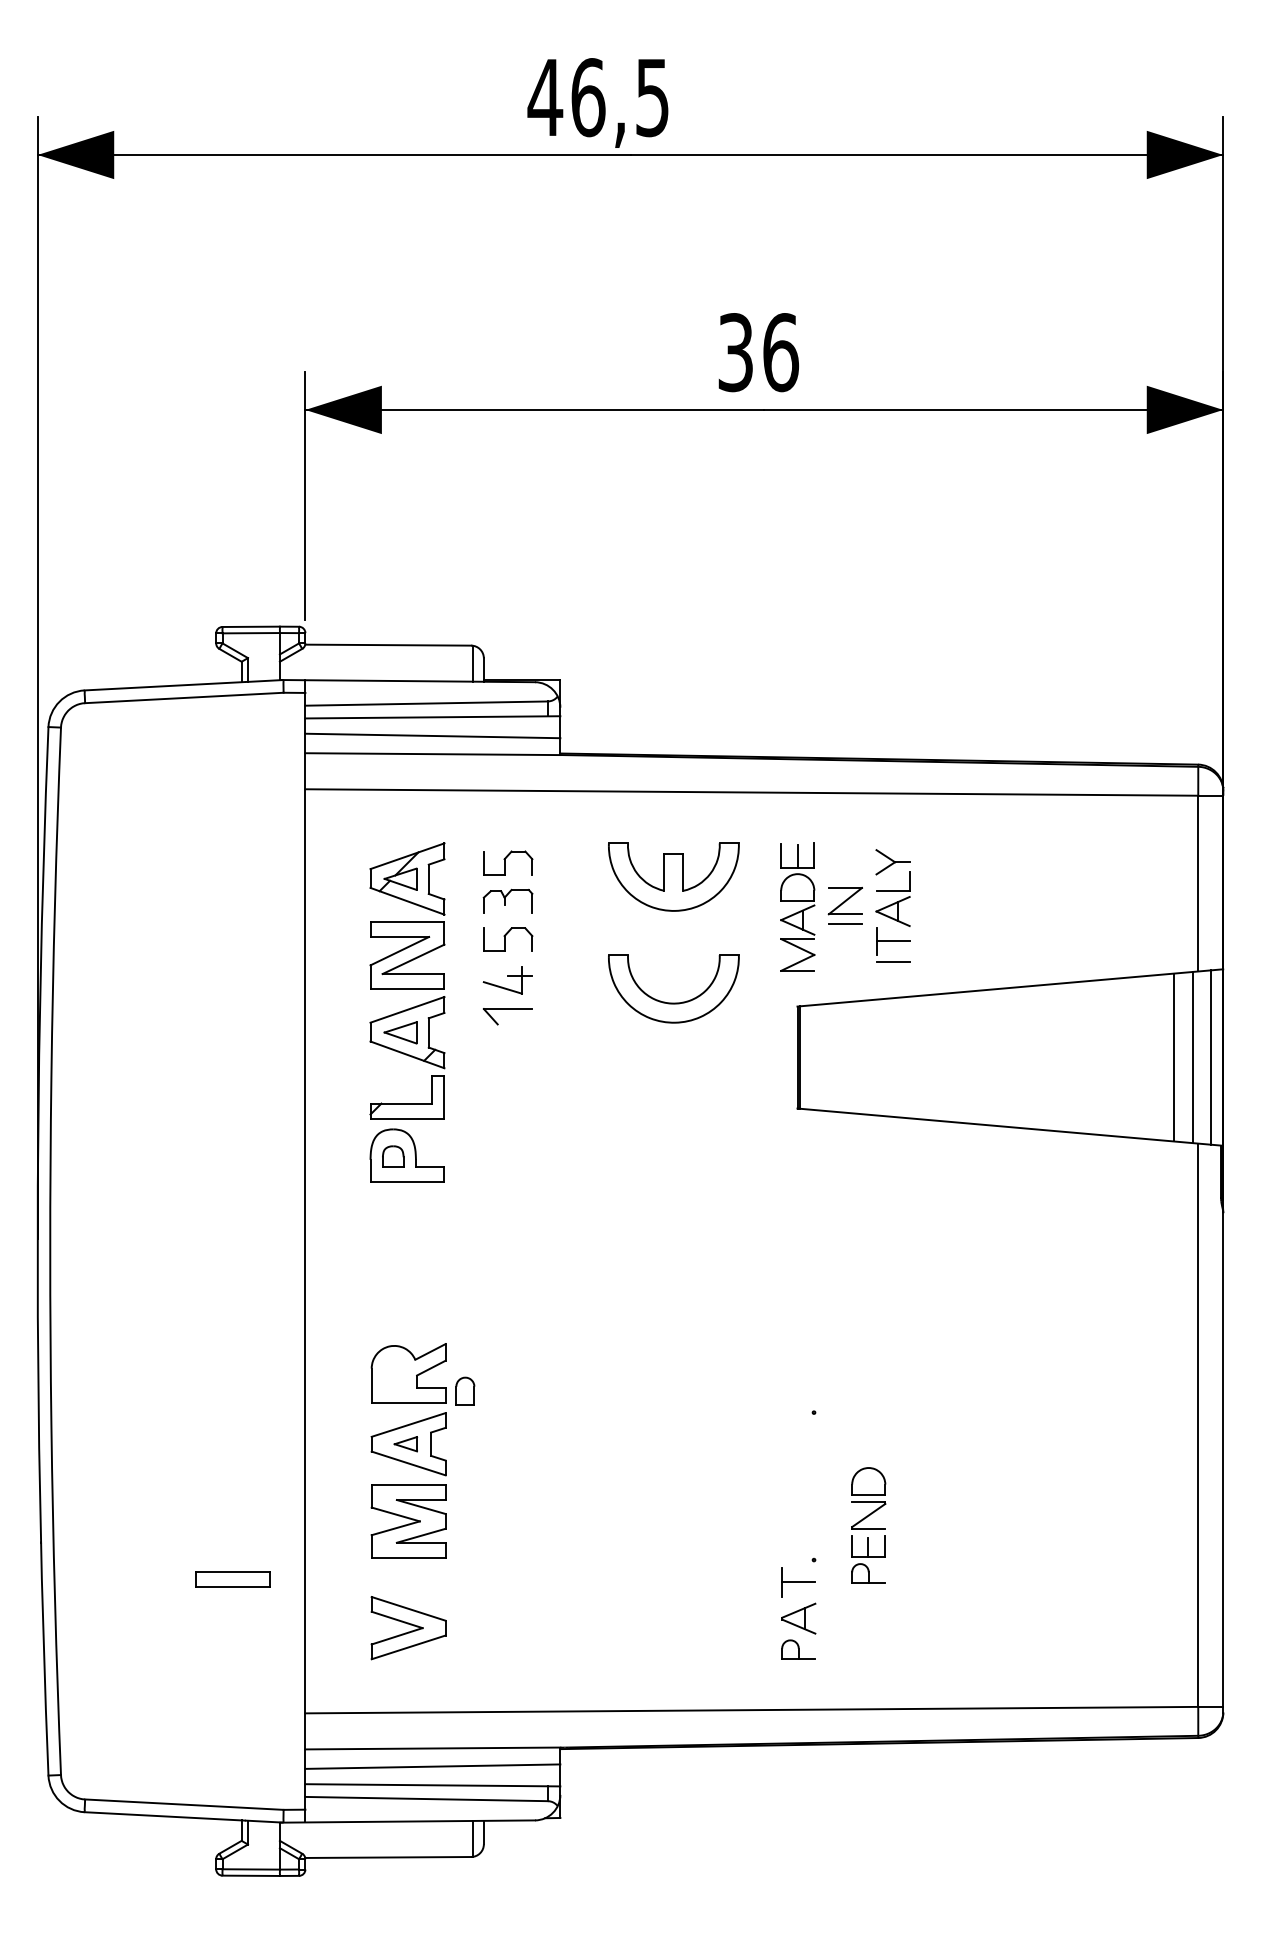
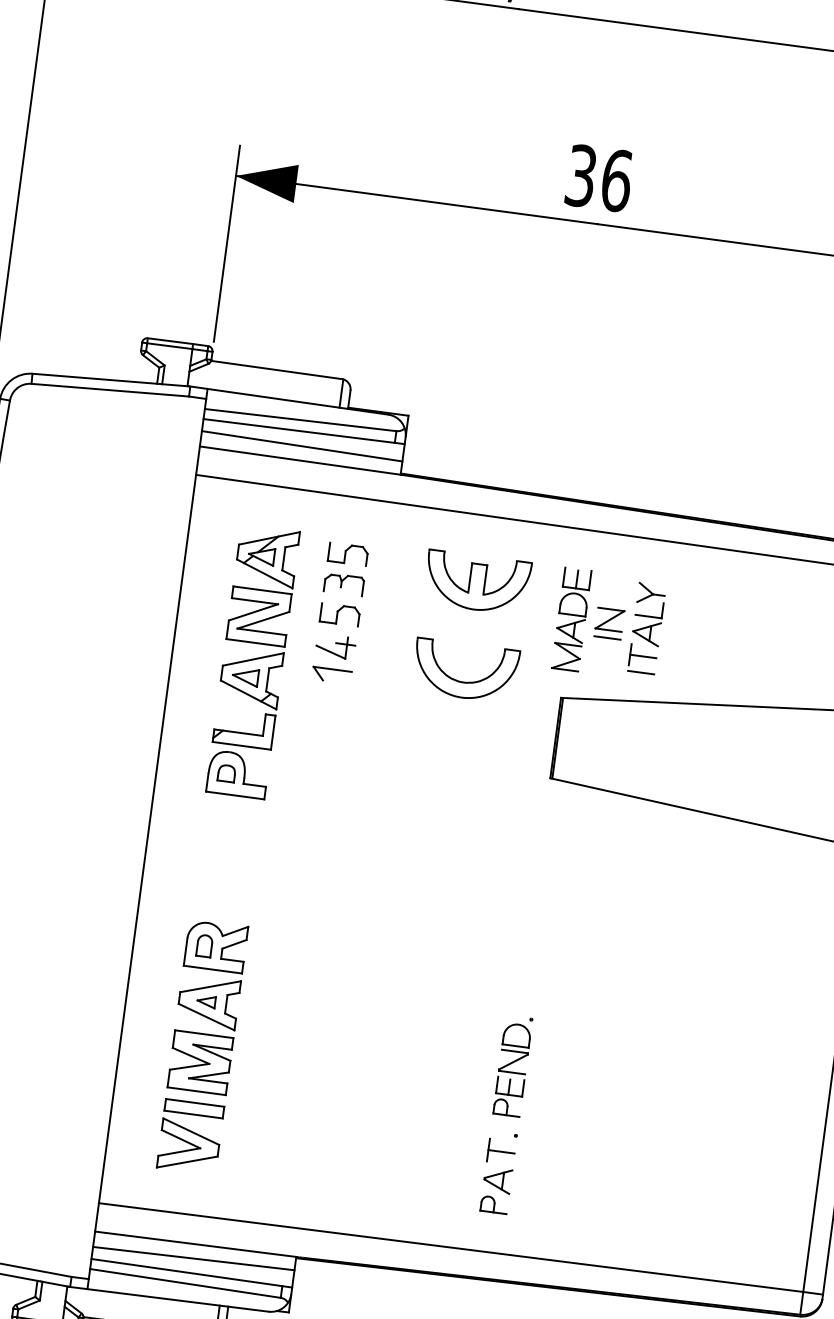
part: (465, 1390) -> (204, 945), moved
part: (868, 1525) -> (512, 1069), moved
part: (232, 1579) -> (194, 1108), moved

